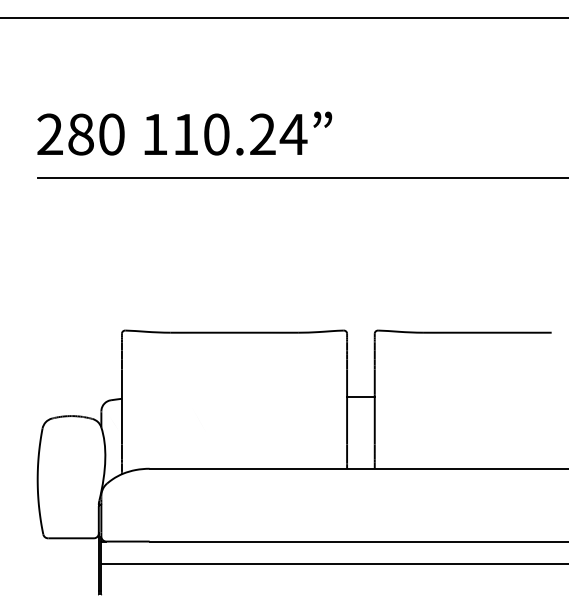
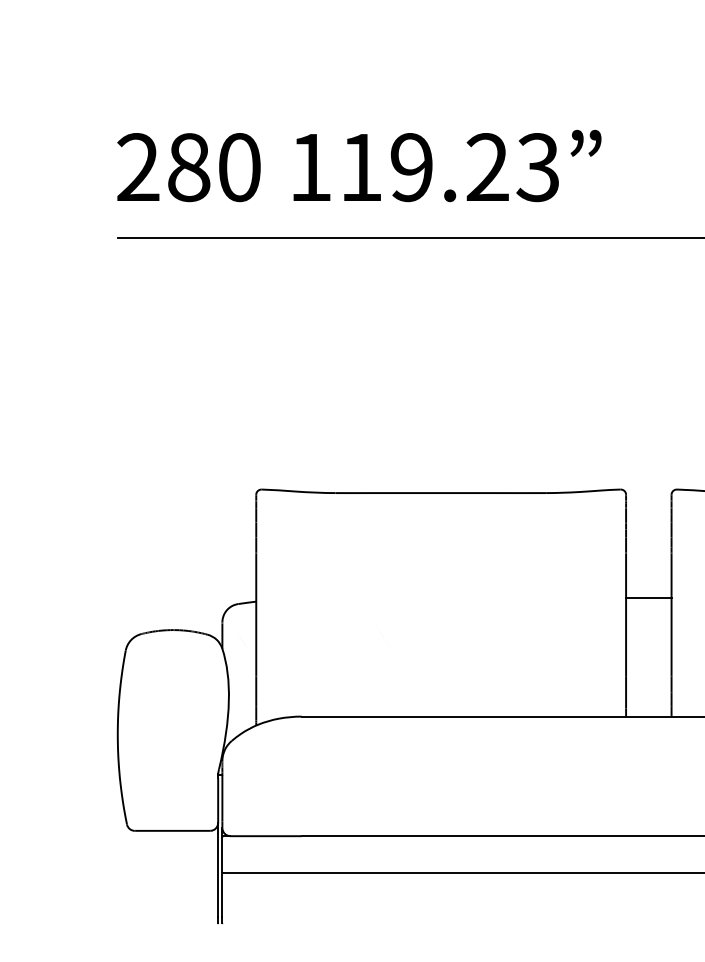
text: (255, 134) -> (475, 167), 110.24 -> 119.23

